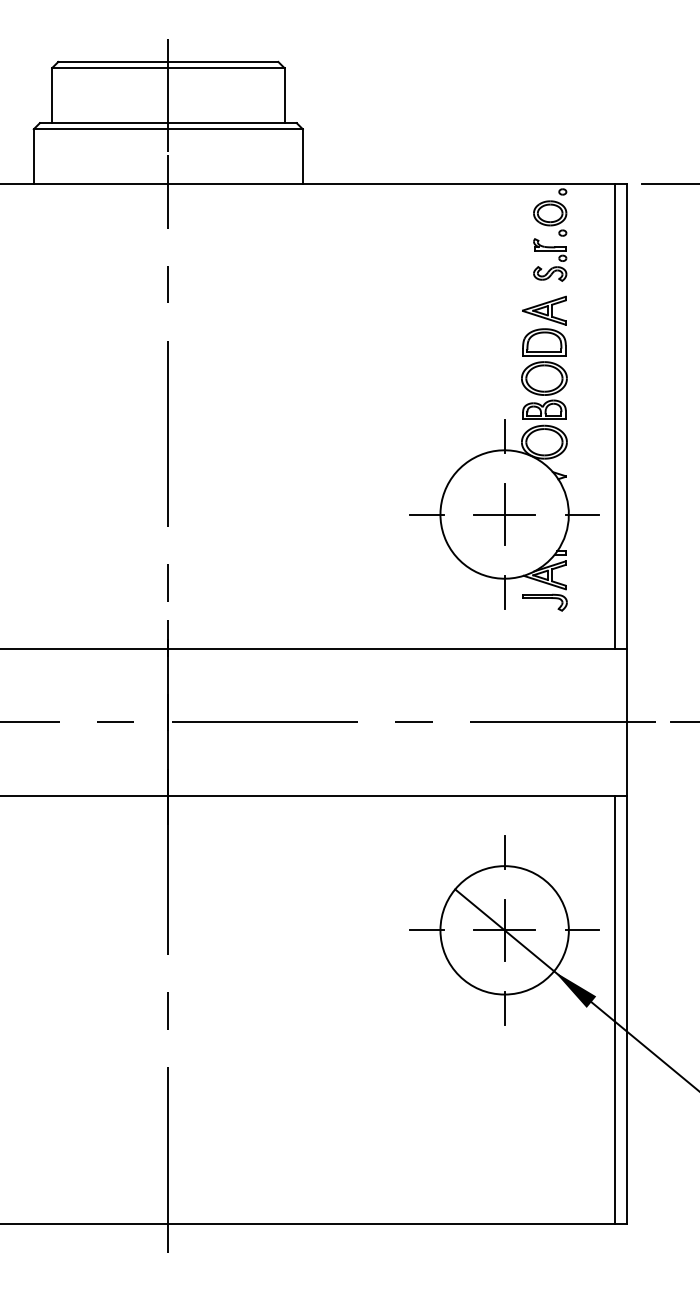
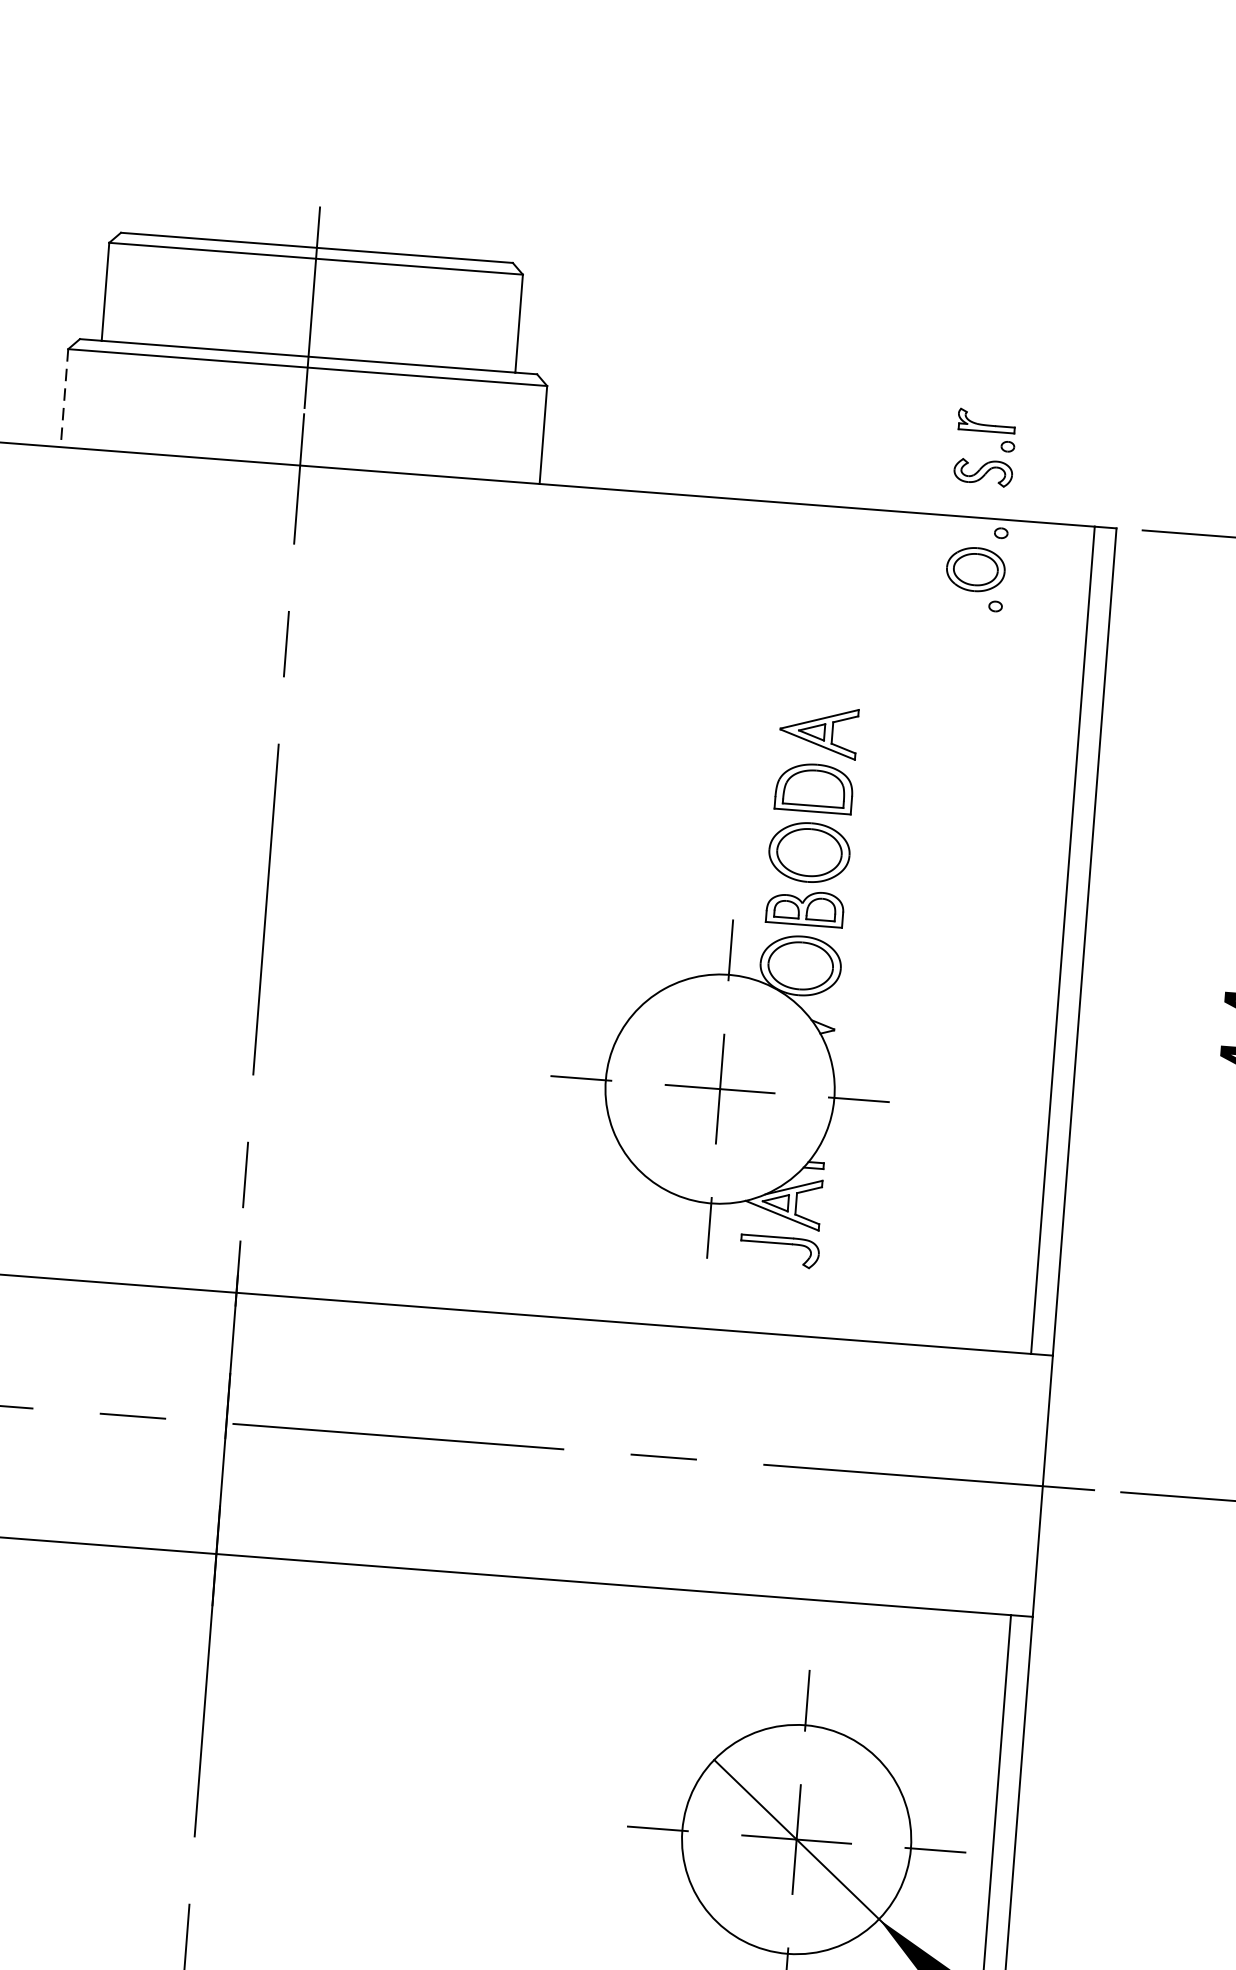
line: (33, 156) -> (63, 397), solid -> dashed
part: (553, 266) -> (990, 459), moved
part: (504, 453) -> (728, 980), moved

